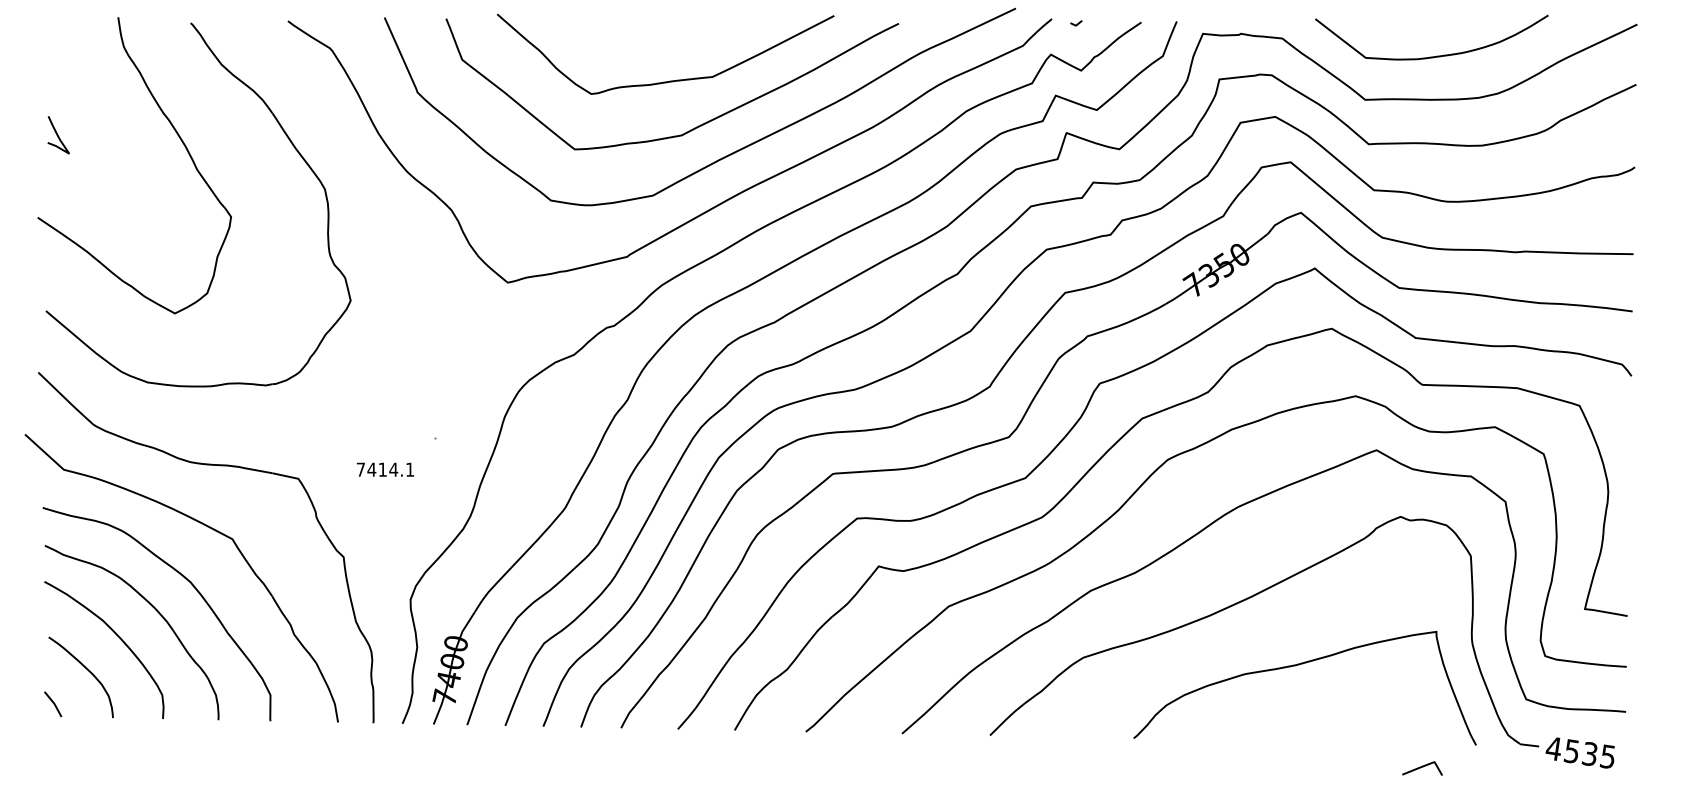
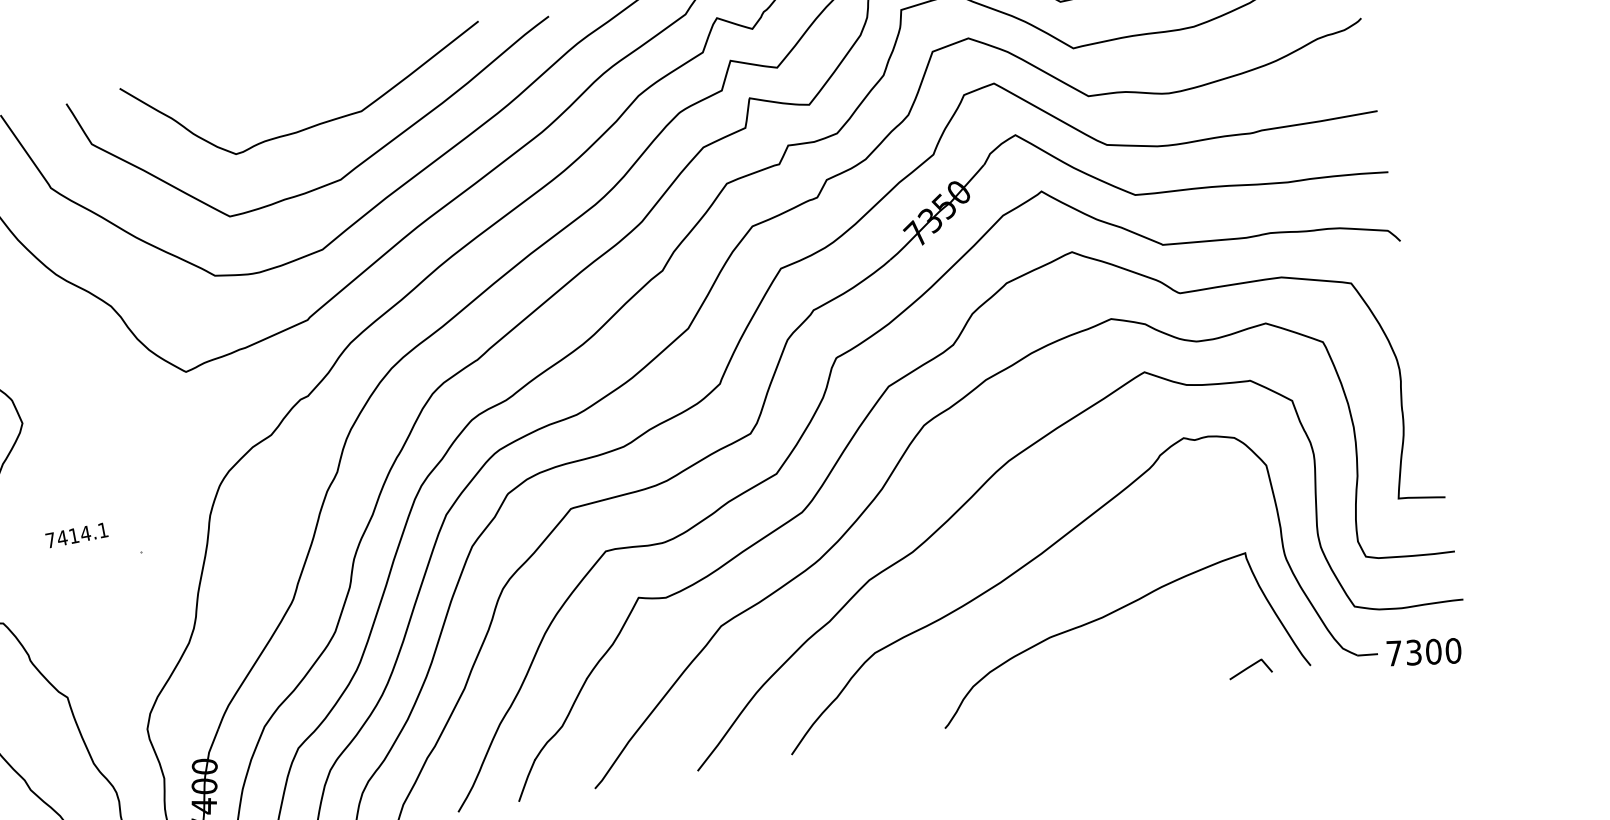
text: (385, 469) -> (76, 535), moved
text: (1580, 752) -> (1423, 652), 4535 -> 7300
line: (1422, 767) -> (1249, 667), moved

